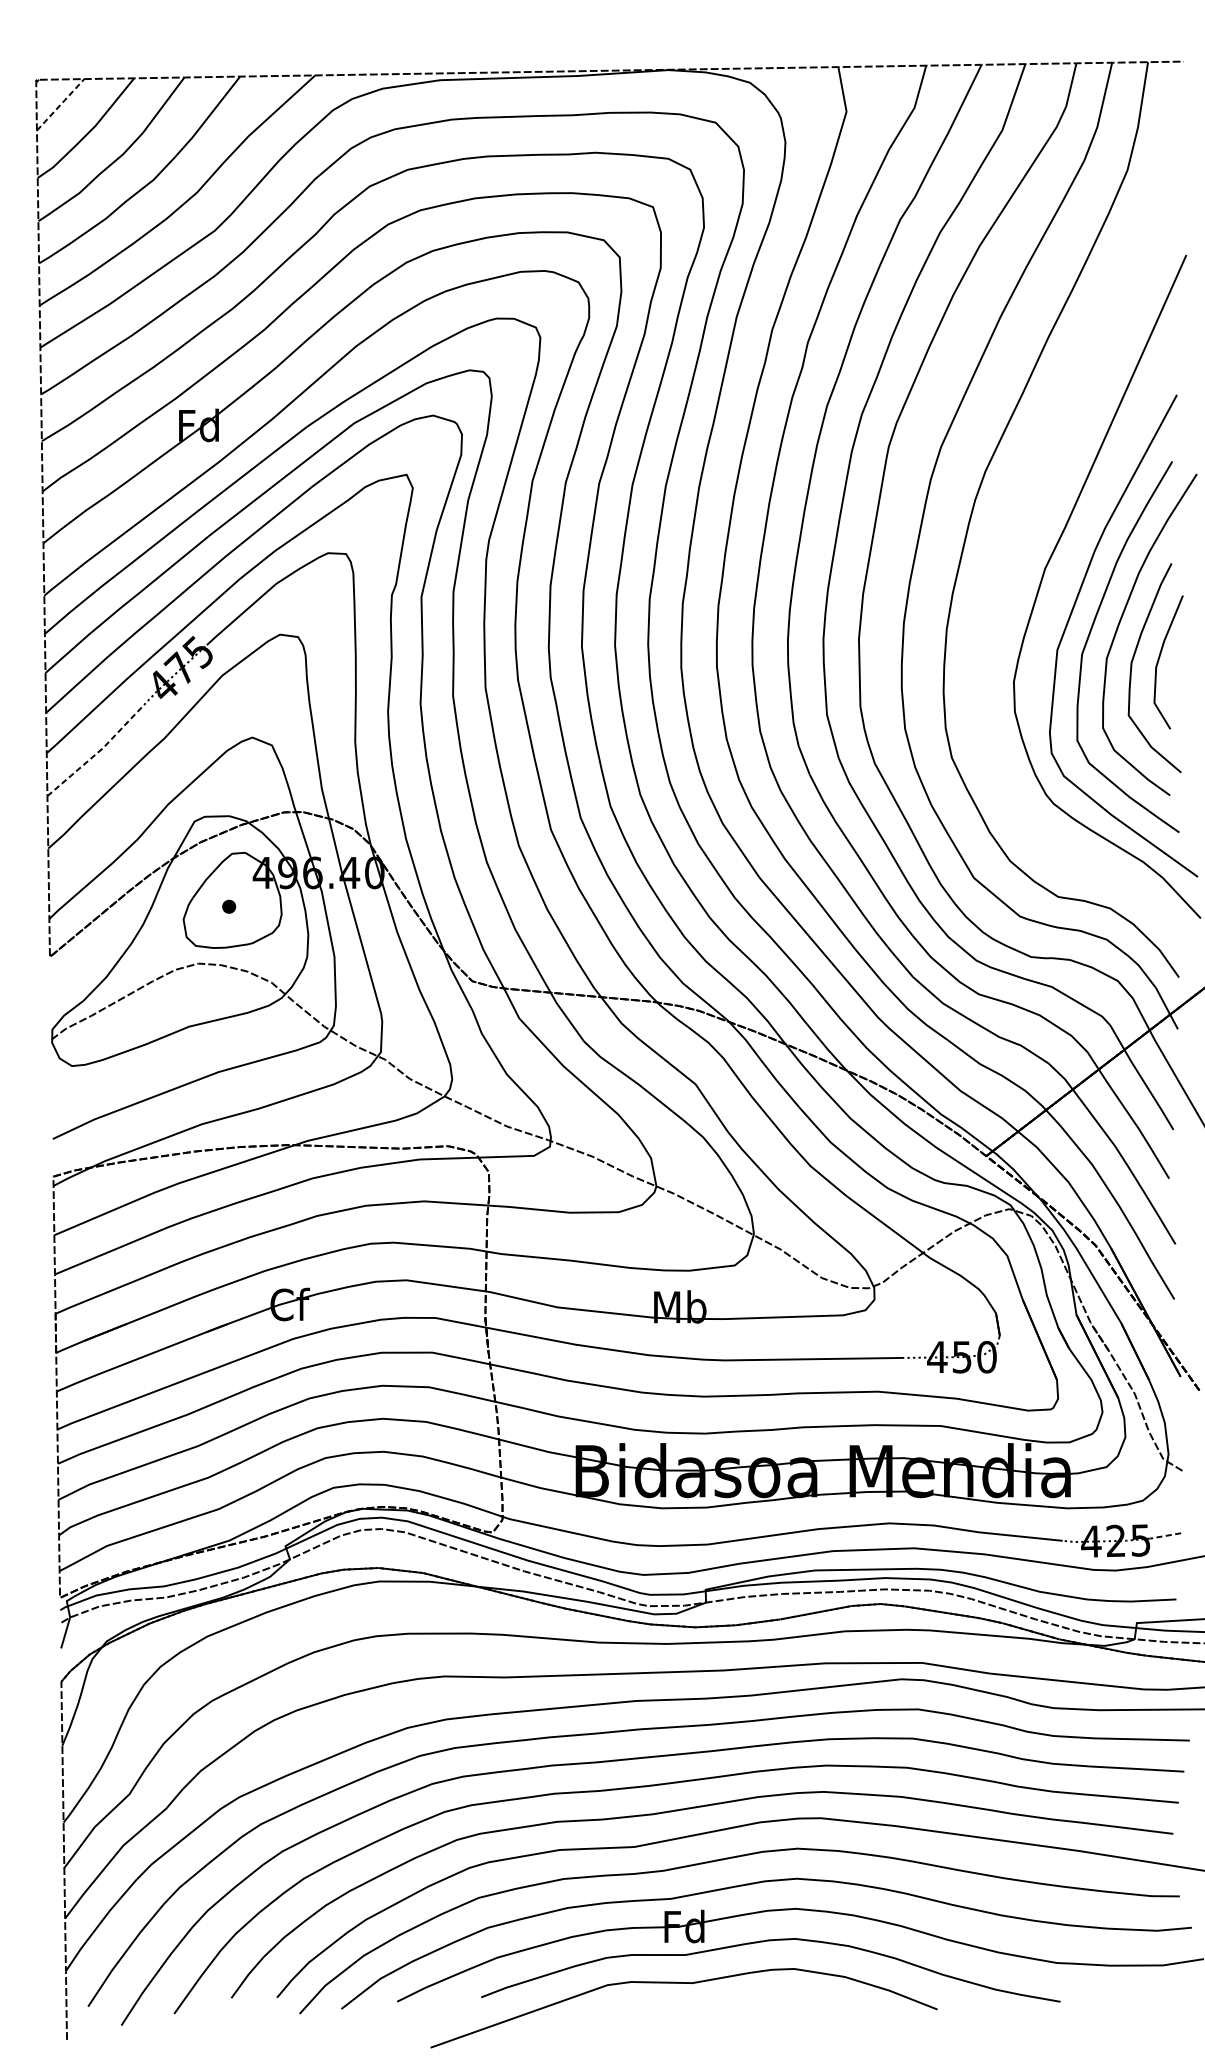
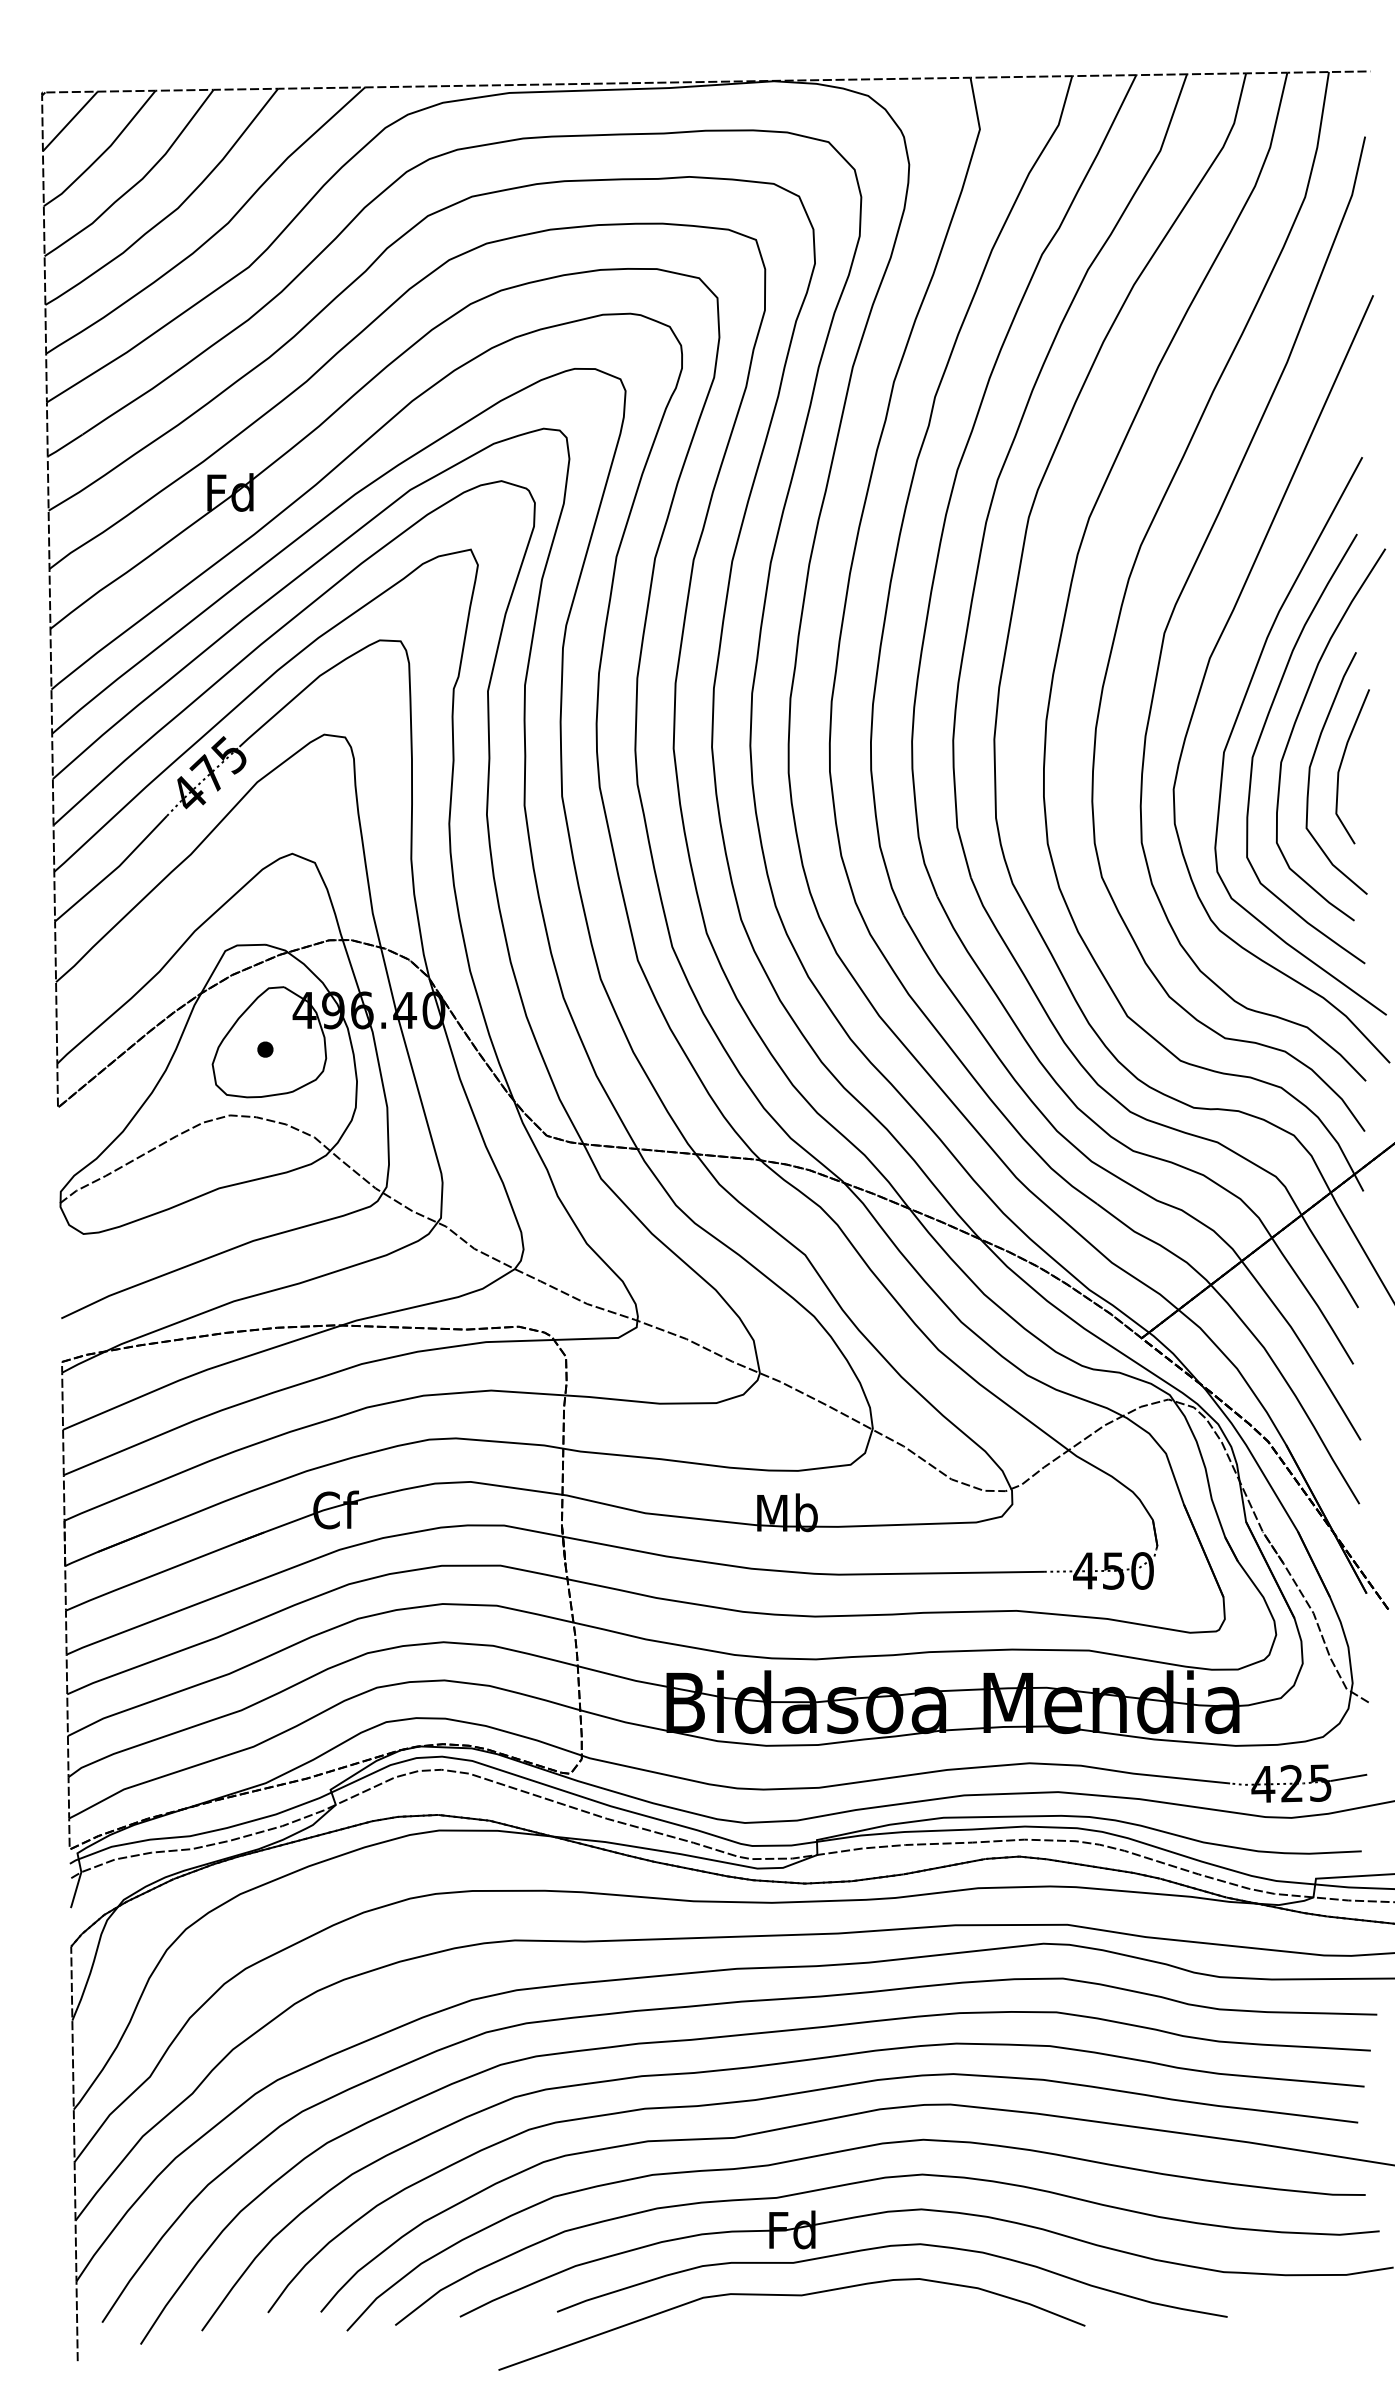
line: (60, 104) -> (70, 121), dashed -> solid
curve: (1026, 501) -> (1188, 580), added
line: (98, 752) -> (114, 870), dashed -> solid
line: (1164, 1536) -> (1347, 1778), dashed -> solid

